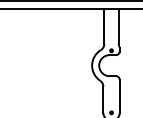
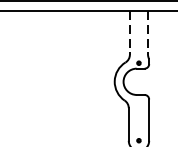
line: (104, 27) -> (130, 34), solid -> dashed
line: (118, 27) -> (147, 34), solid -> dashed

